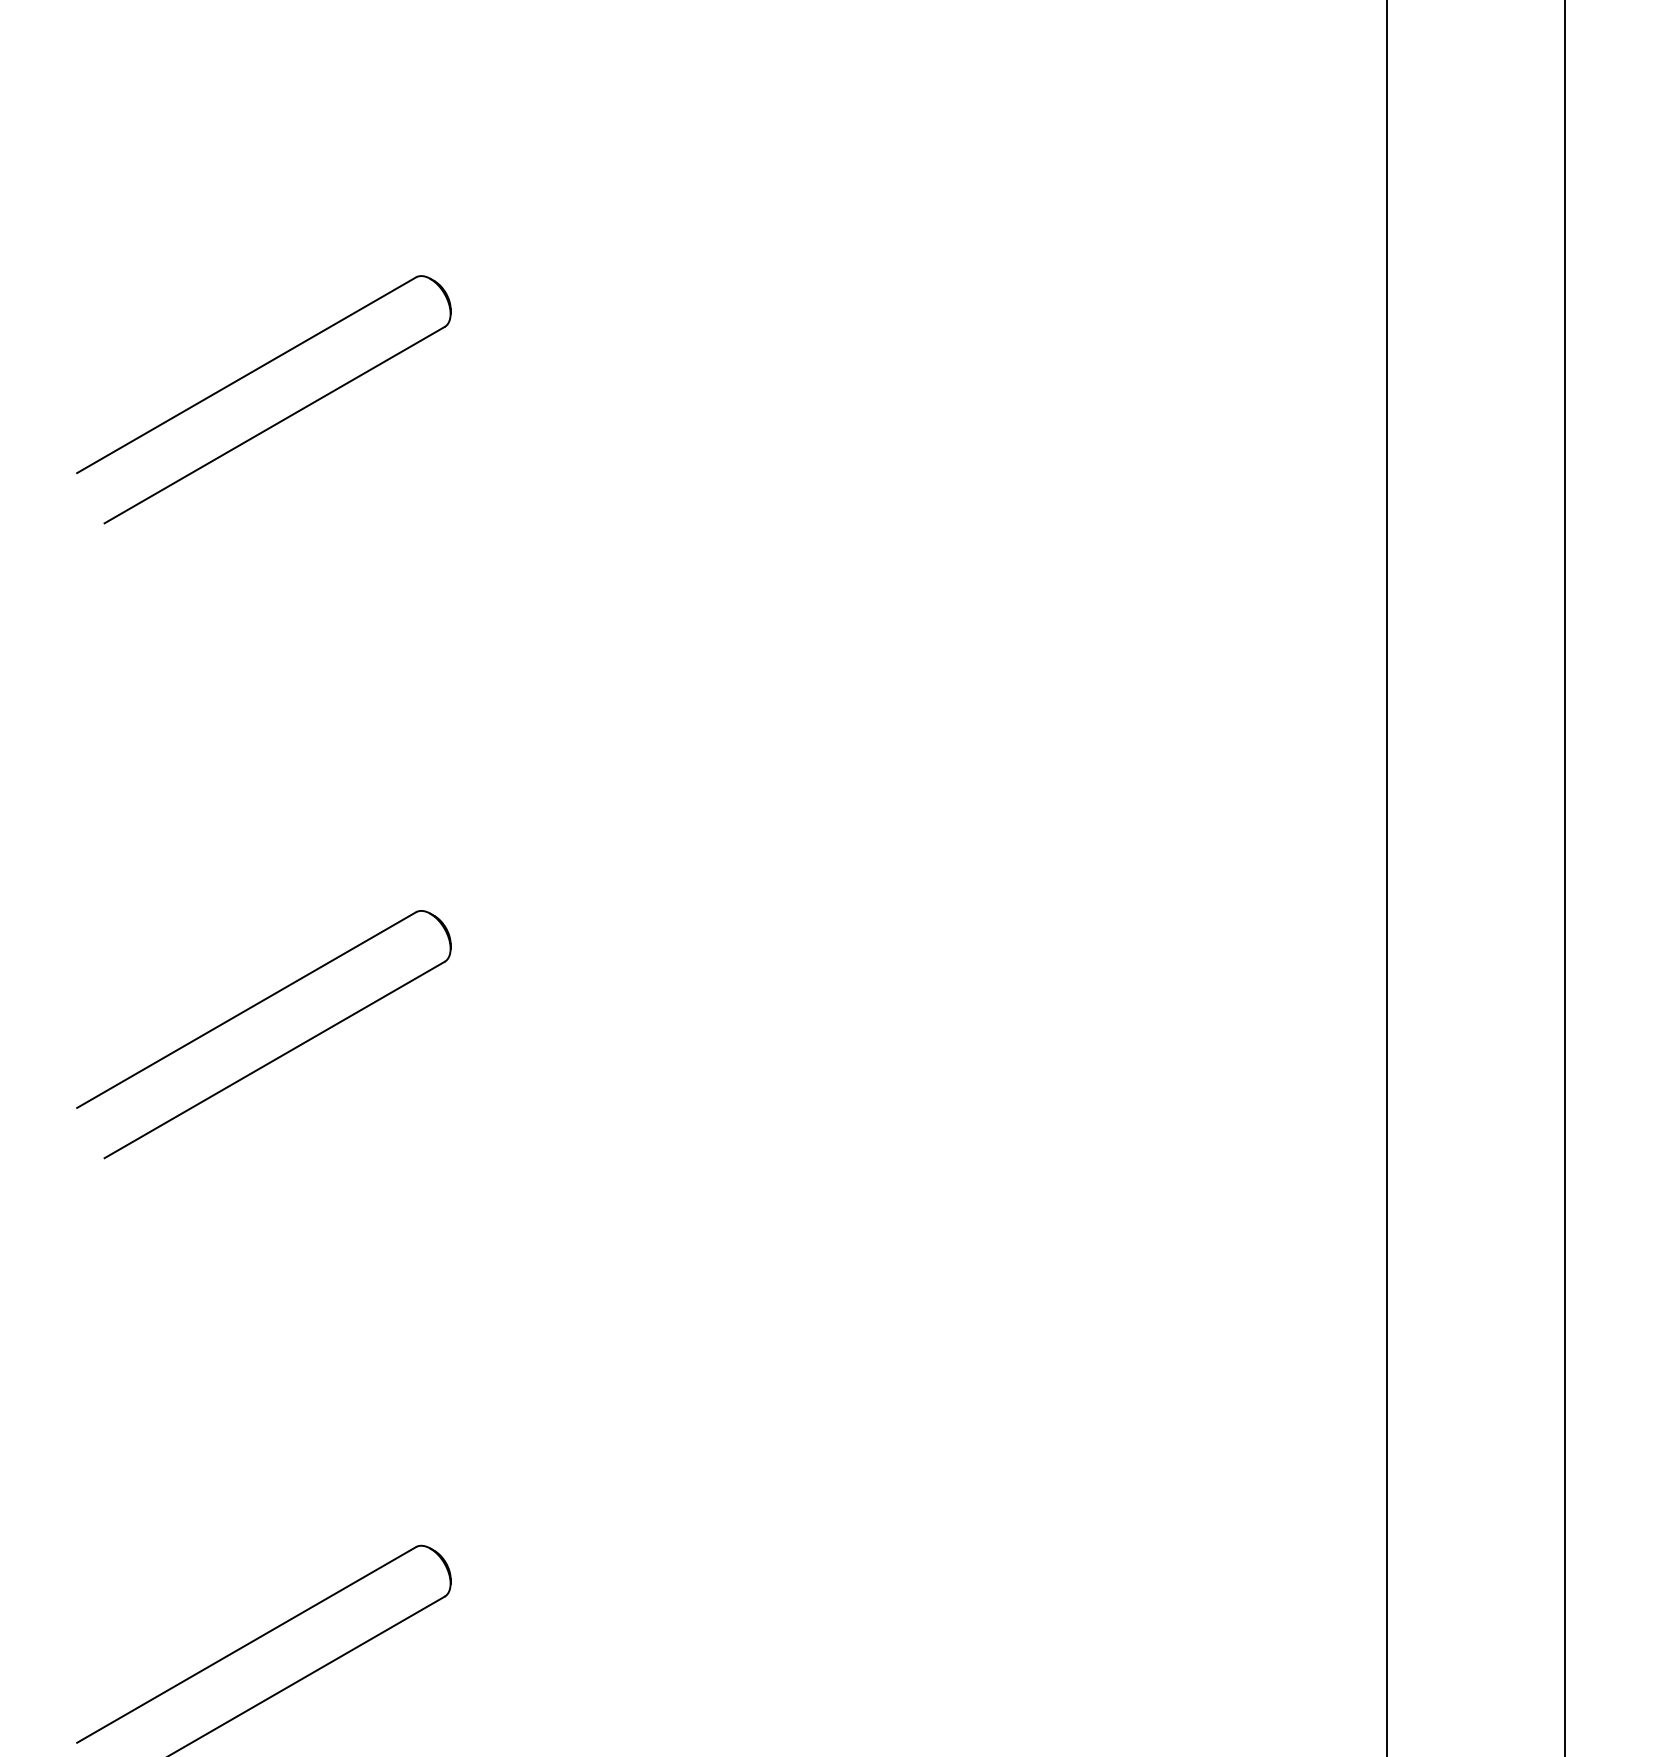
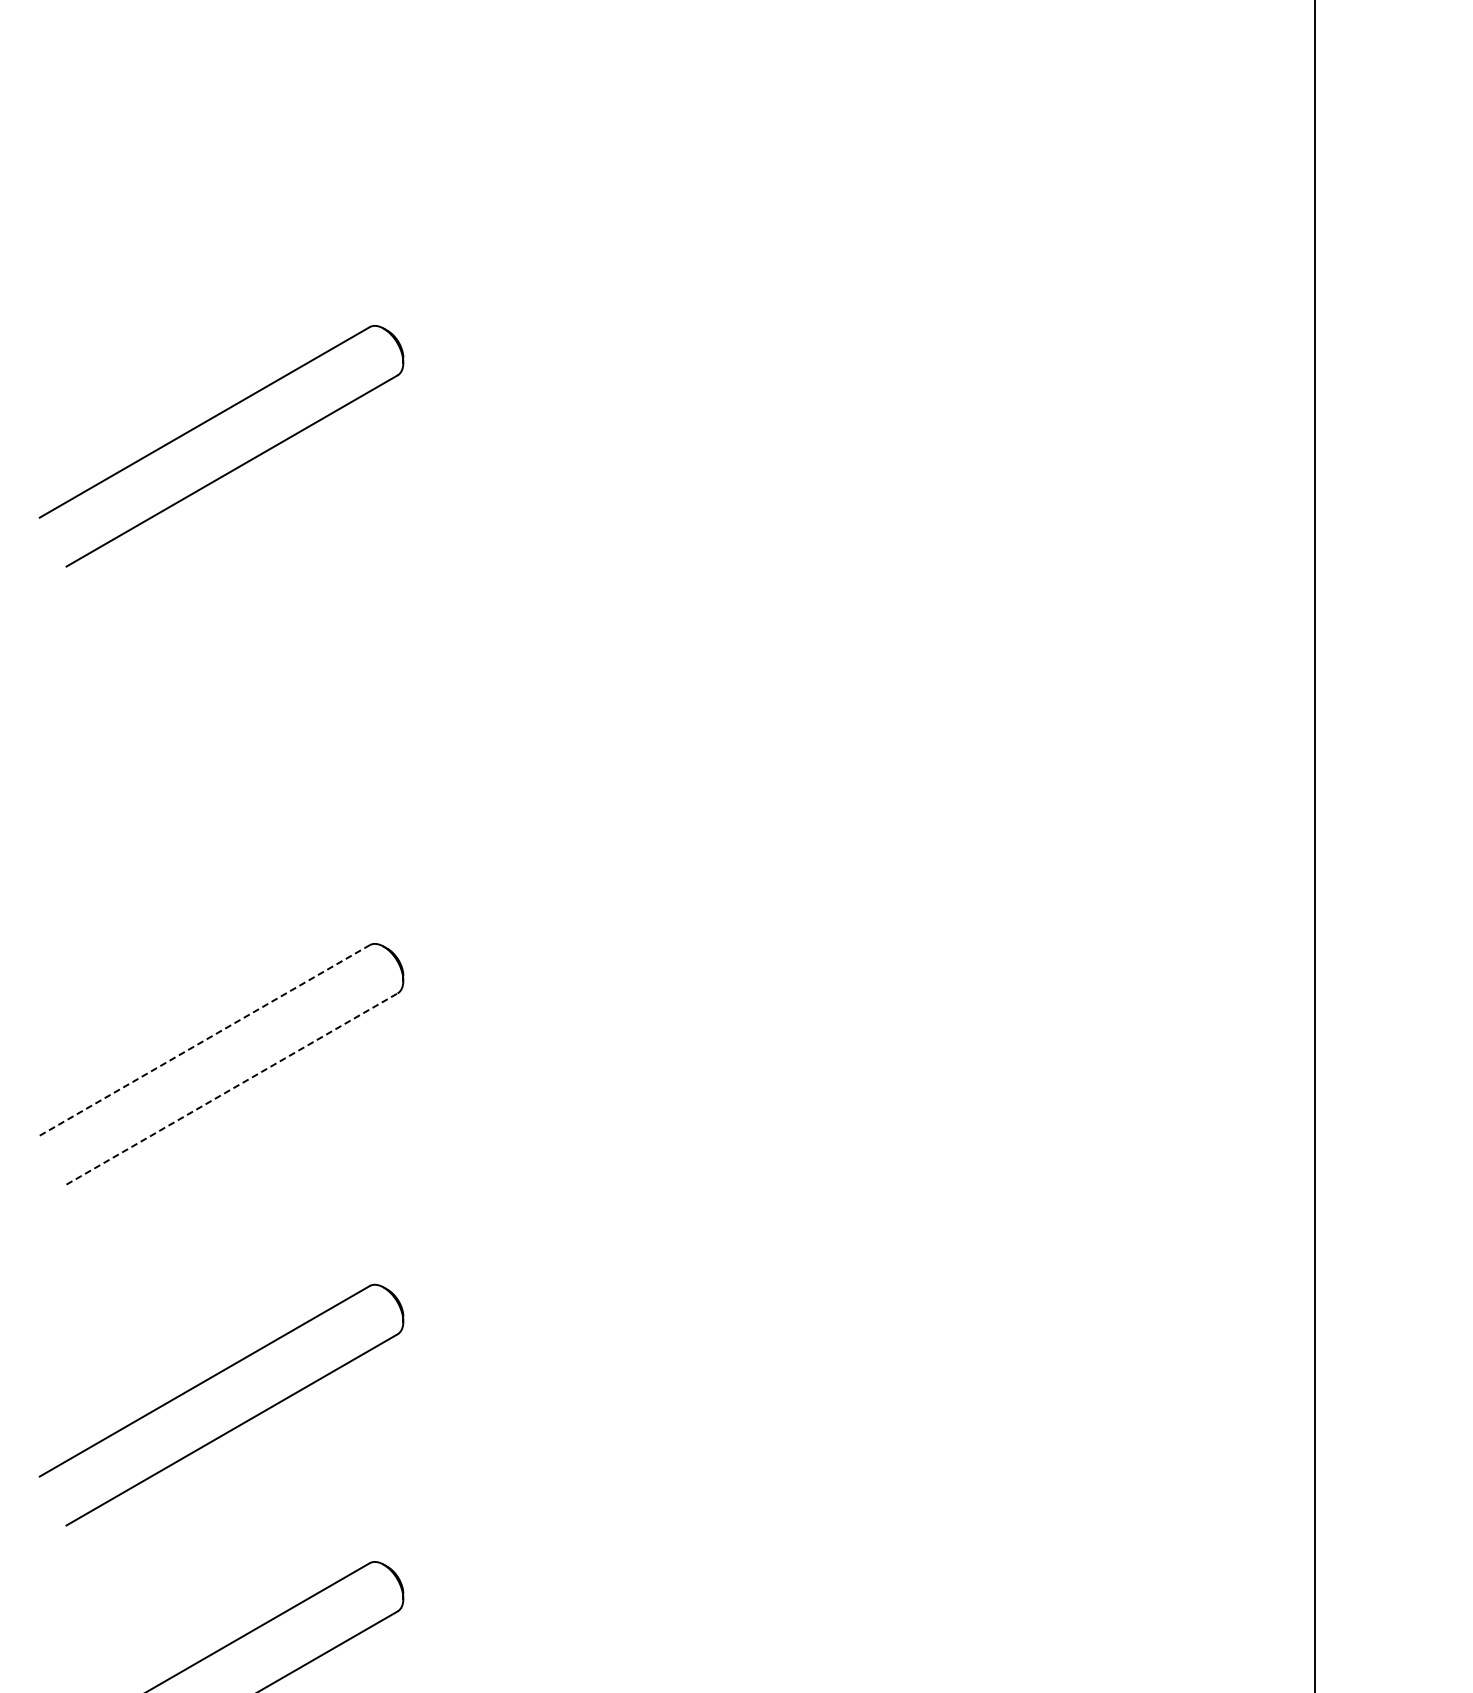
line: (246, 1010) -> (204, 1040), solid -> dashed
line: (275, 1059) -> (232, 1088), solid -> dashed
part: (278, 1406) -> (235, 1426), added

